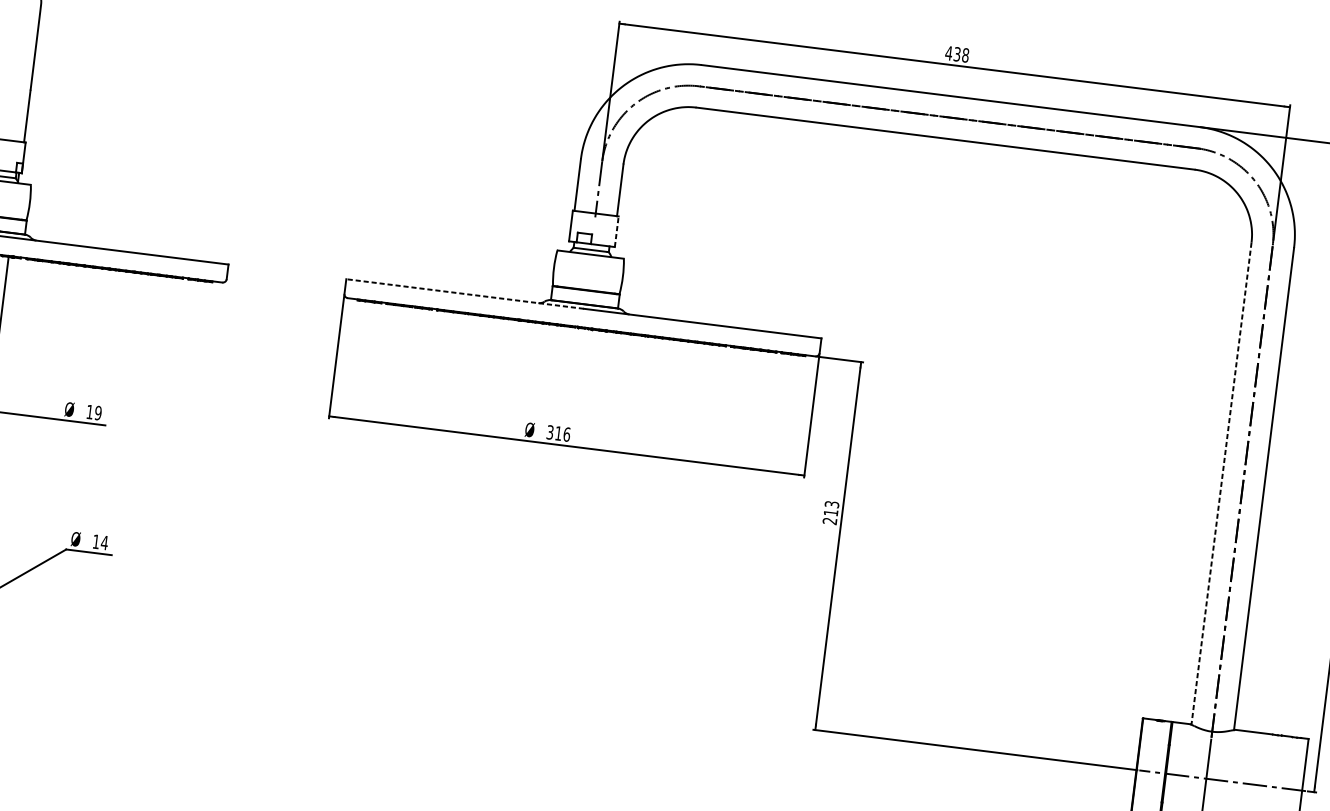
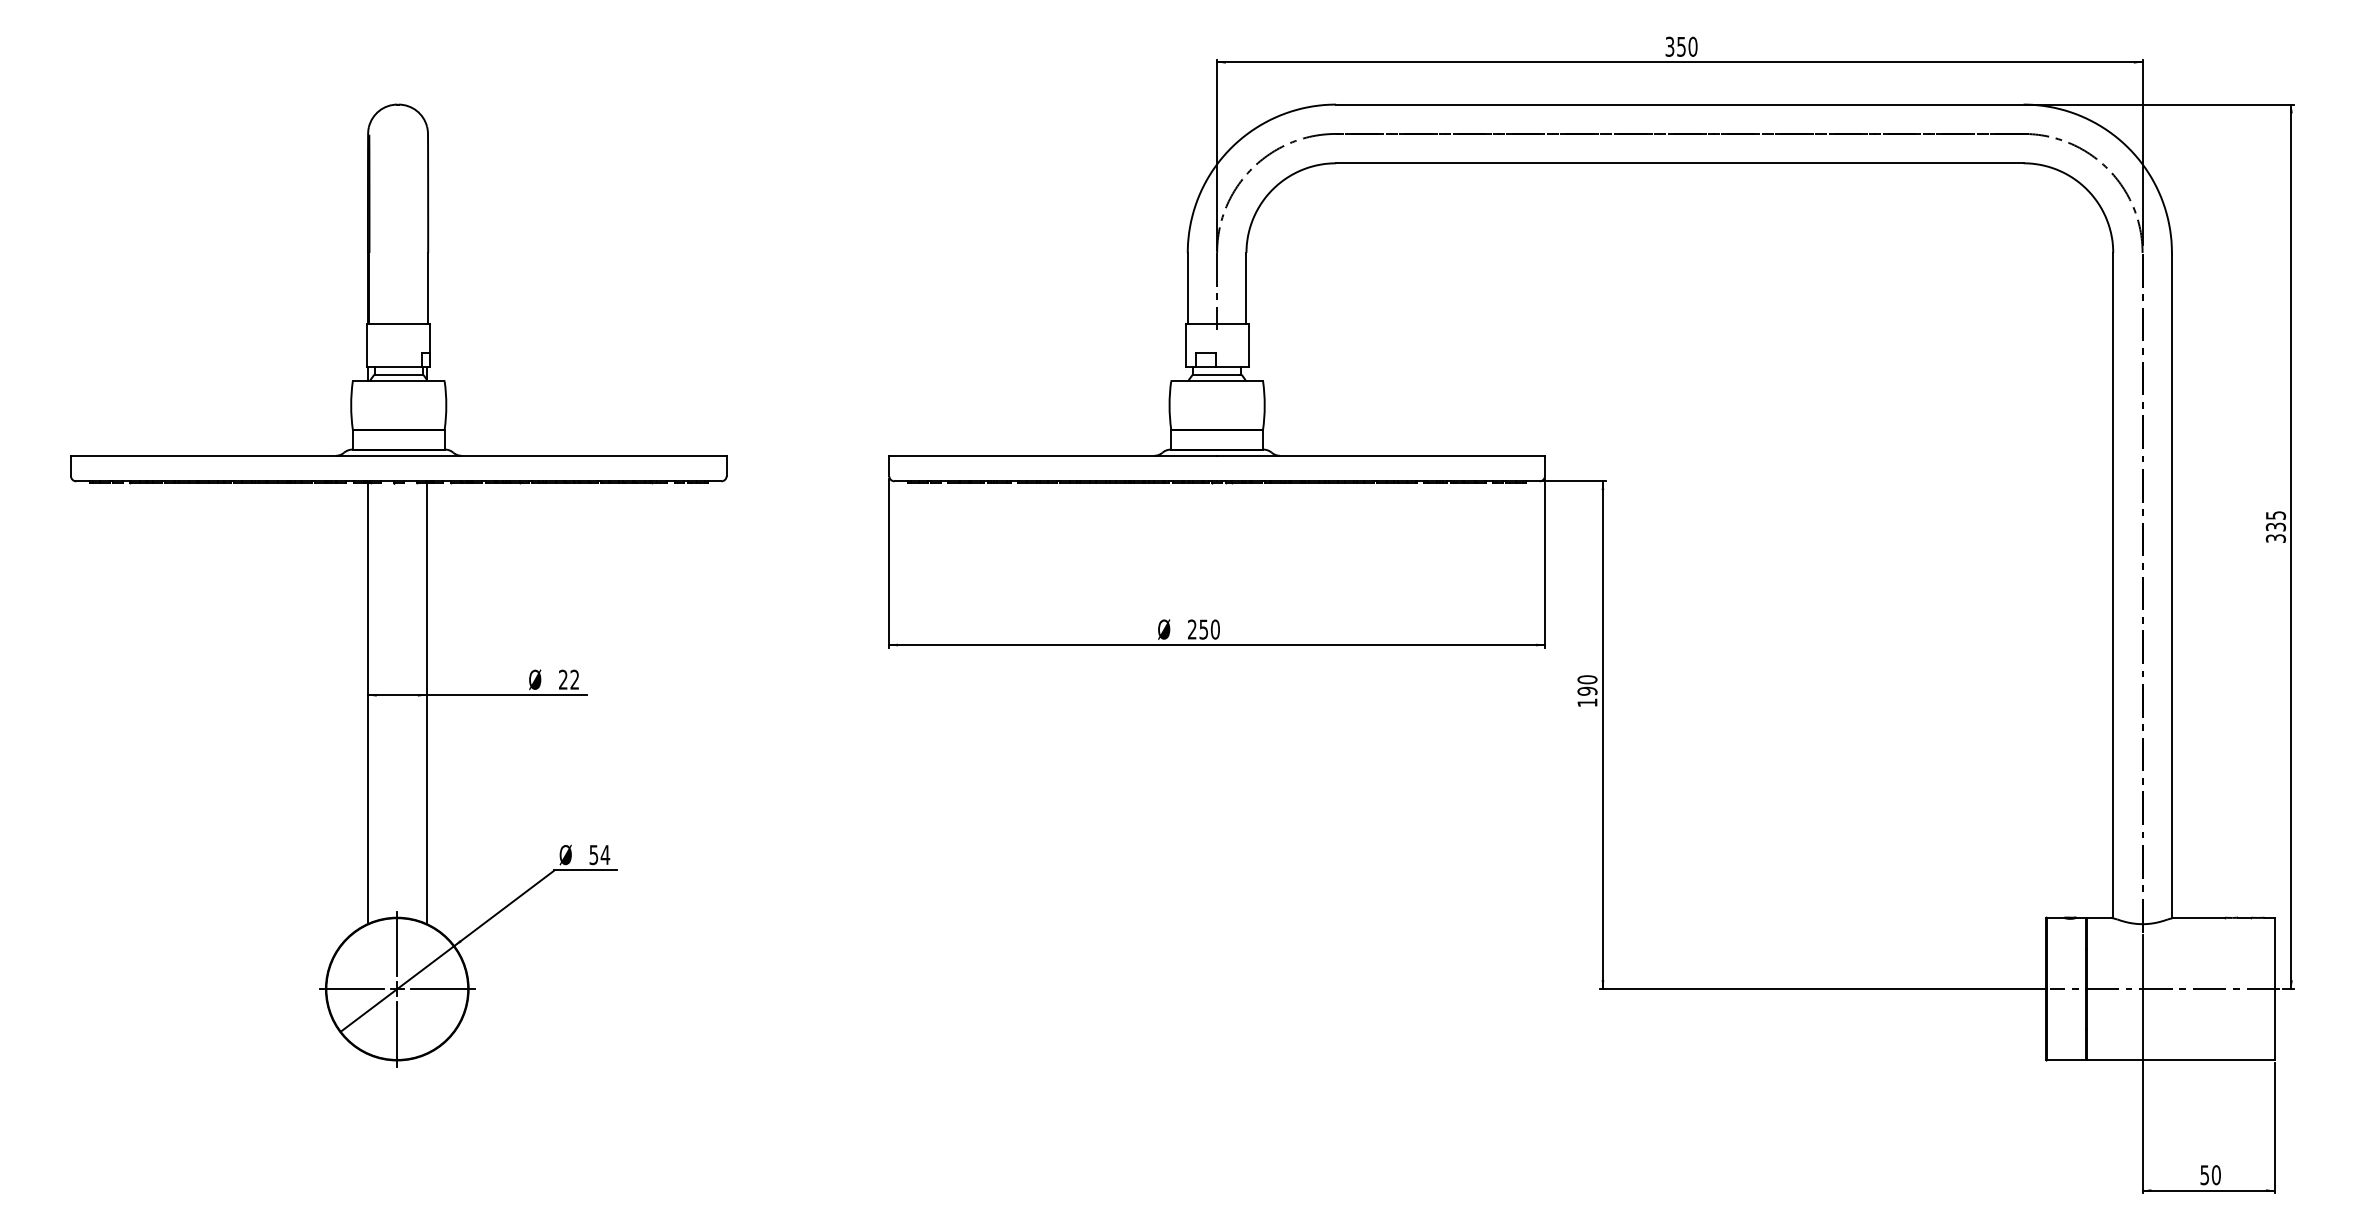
text: (957, 54) -> (1681, 46), 438 -> 350
line: (616, 231) -> (1248, 345), dashed -> solid
line: (465, 293) -> (1053, 455), dashed -> solid
text: (94, 412) -> (569, 679), 19 -> 22
text: (558, 433) -> (1203, 629), 316 -> 250
line: (1221, 483) -> (2113, 585), dashed -> solid
text: (831, 513) -> (1587, 691), 213 -> 190
text: (95, 542) -> (593, 855), 14 -> 54

